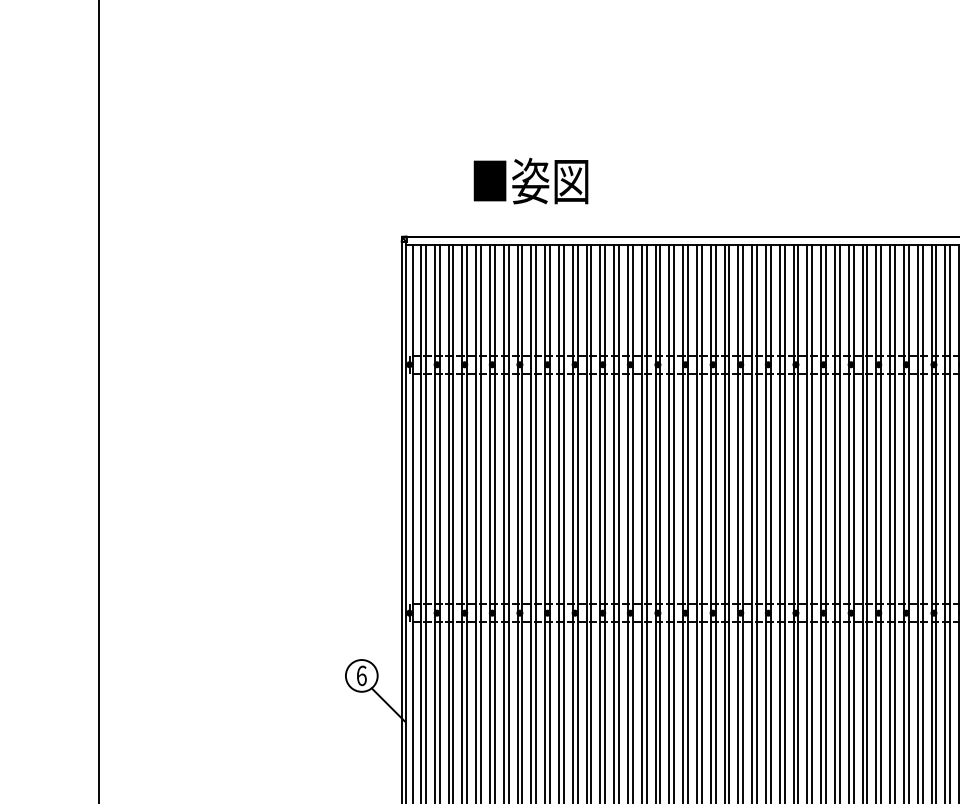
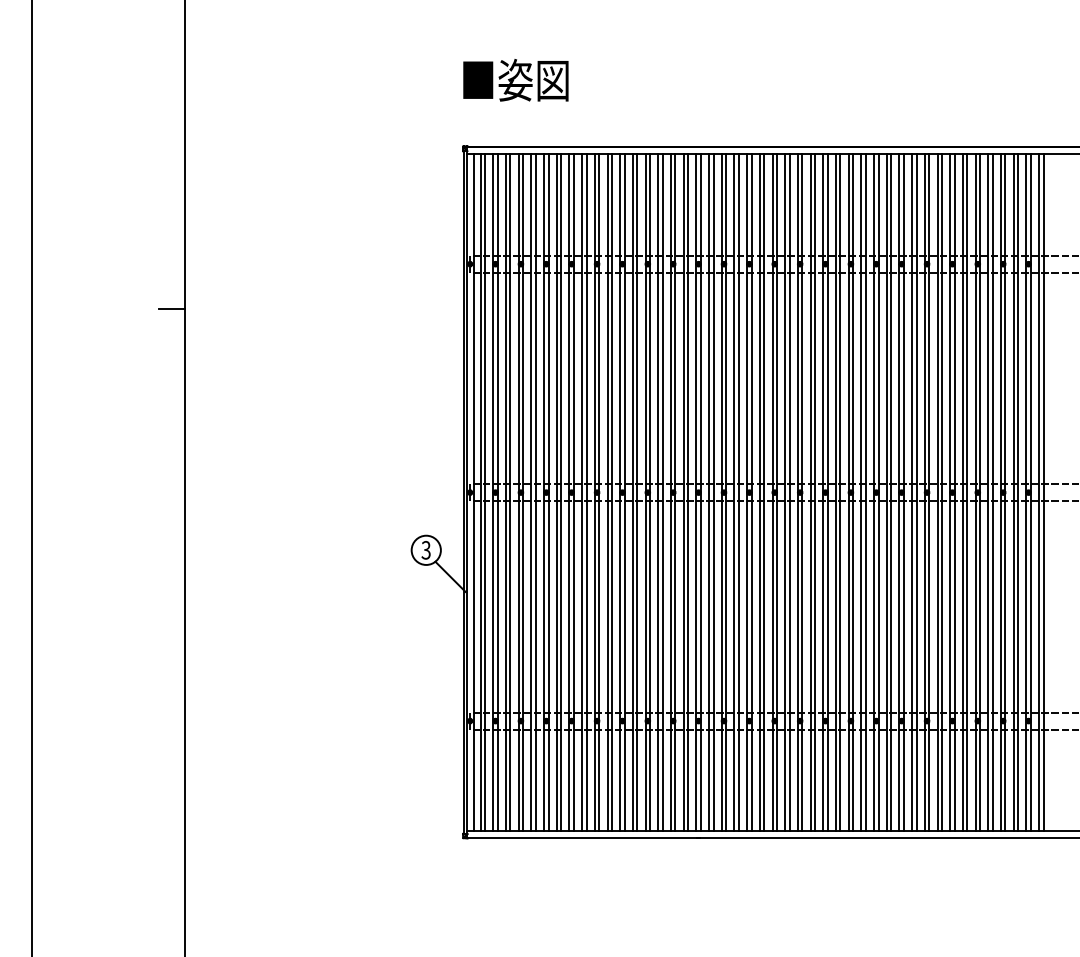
text: (530, 181) -> (515, 80), moved
line: (84, 412) -> (171, 308), added
text: (360, 675) -> (425, 549), 6 -> 3

